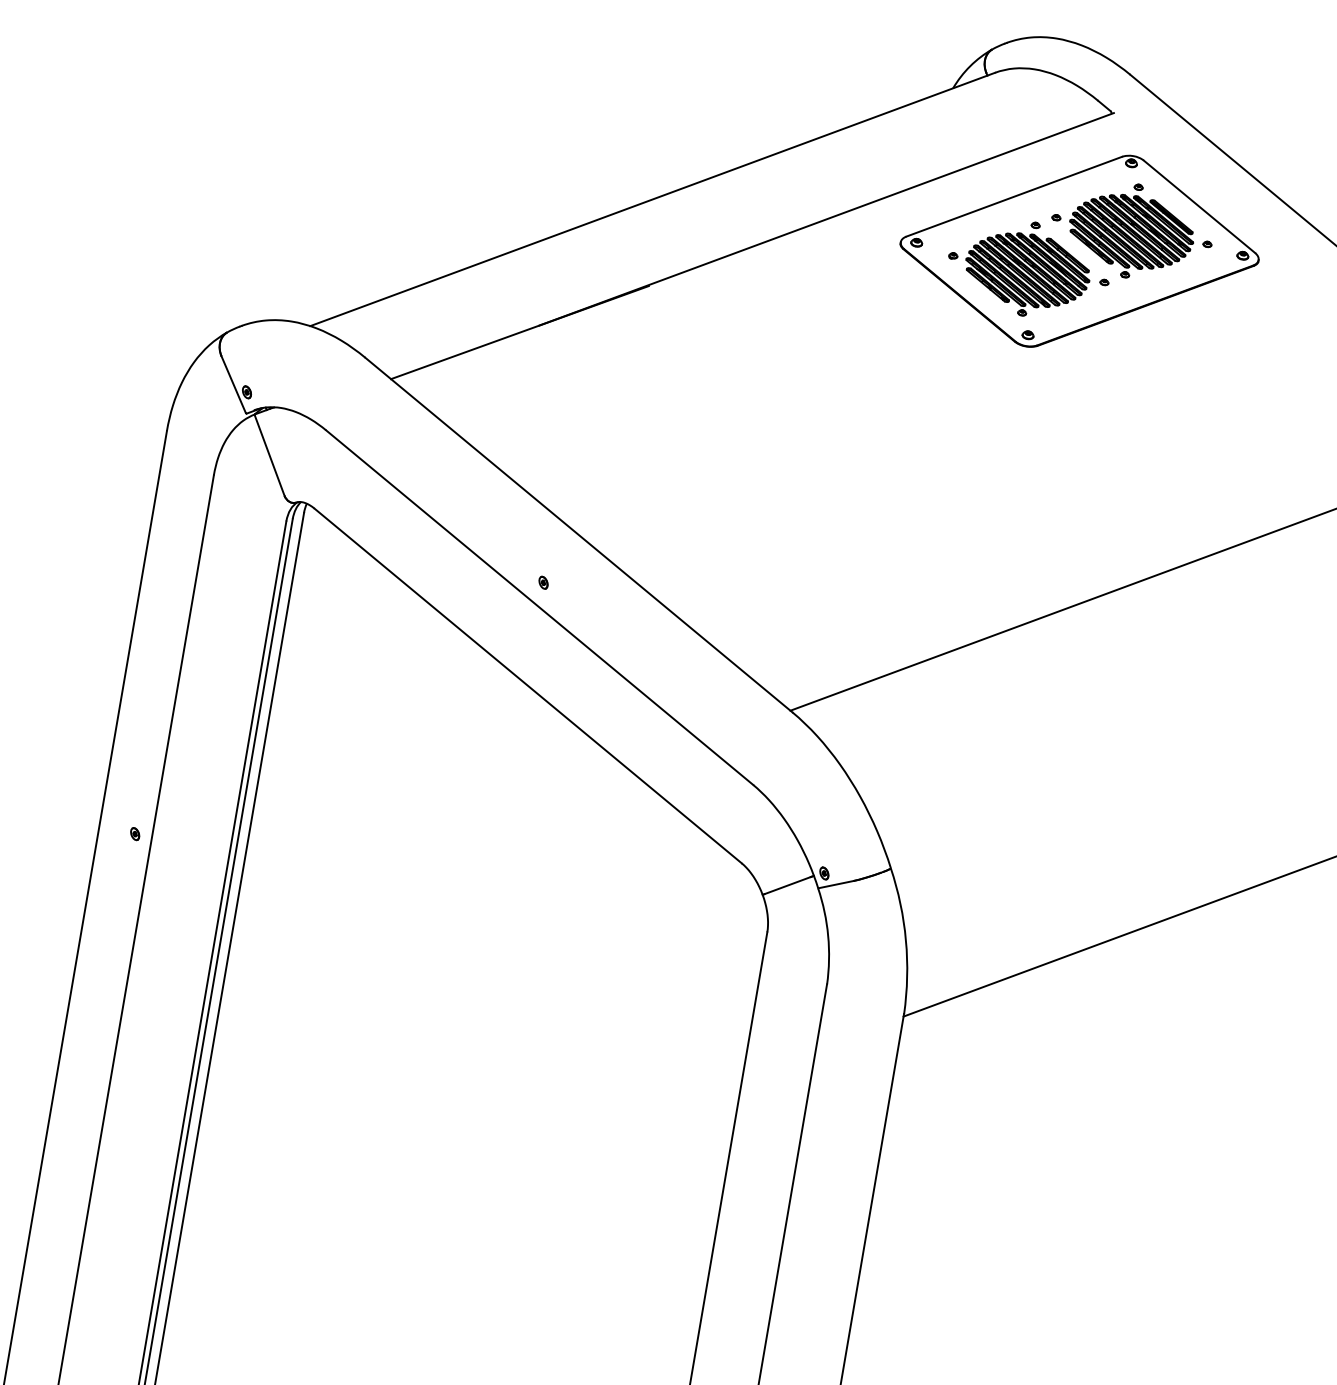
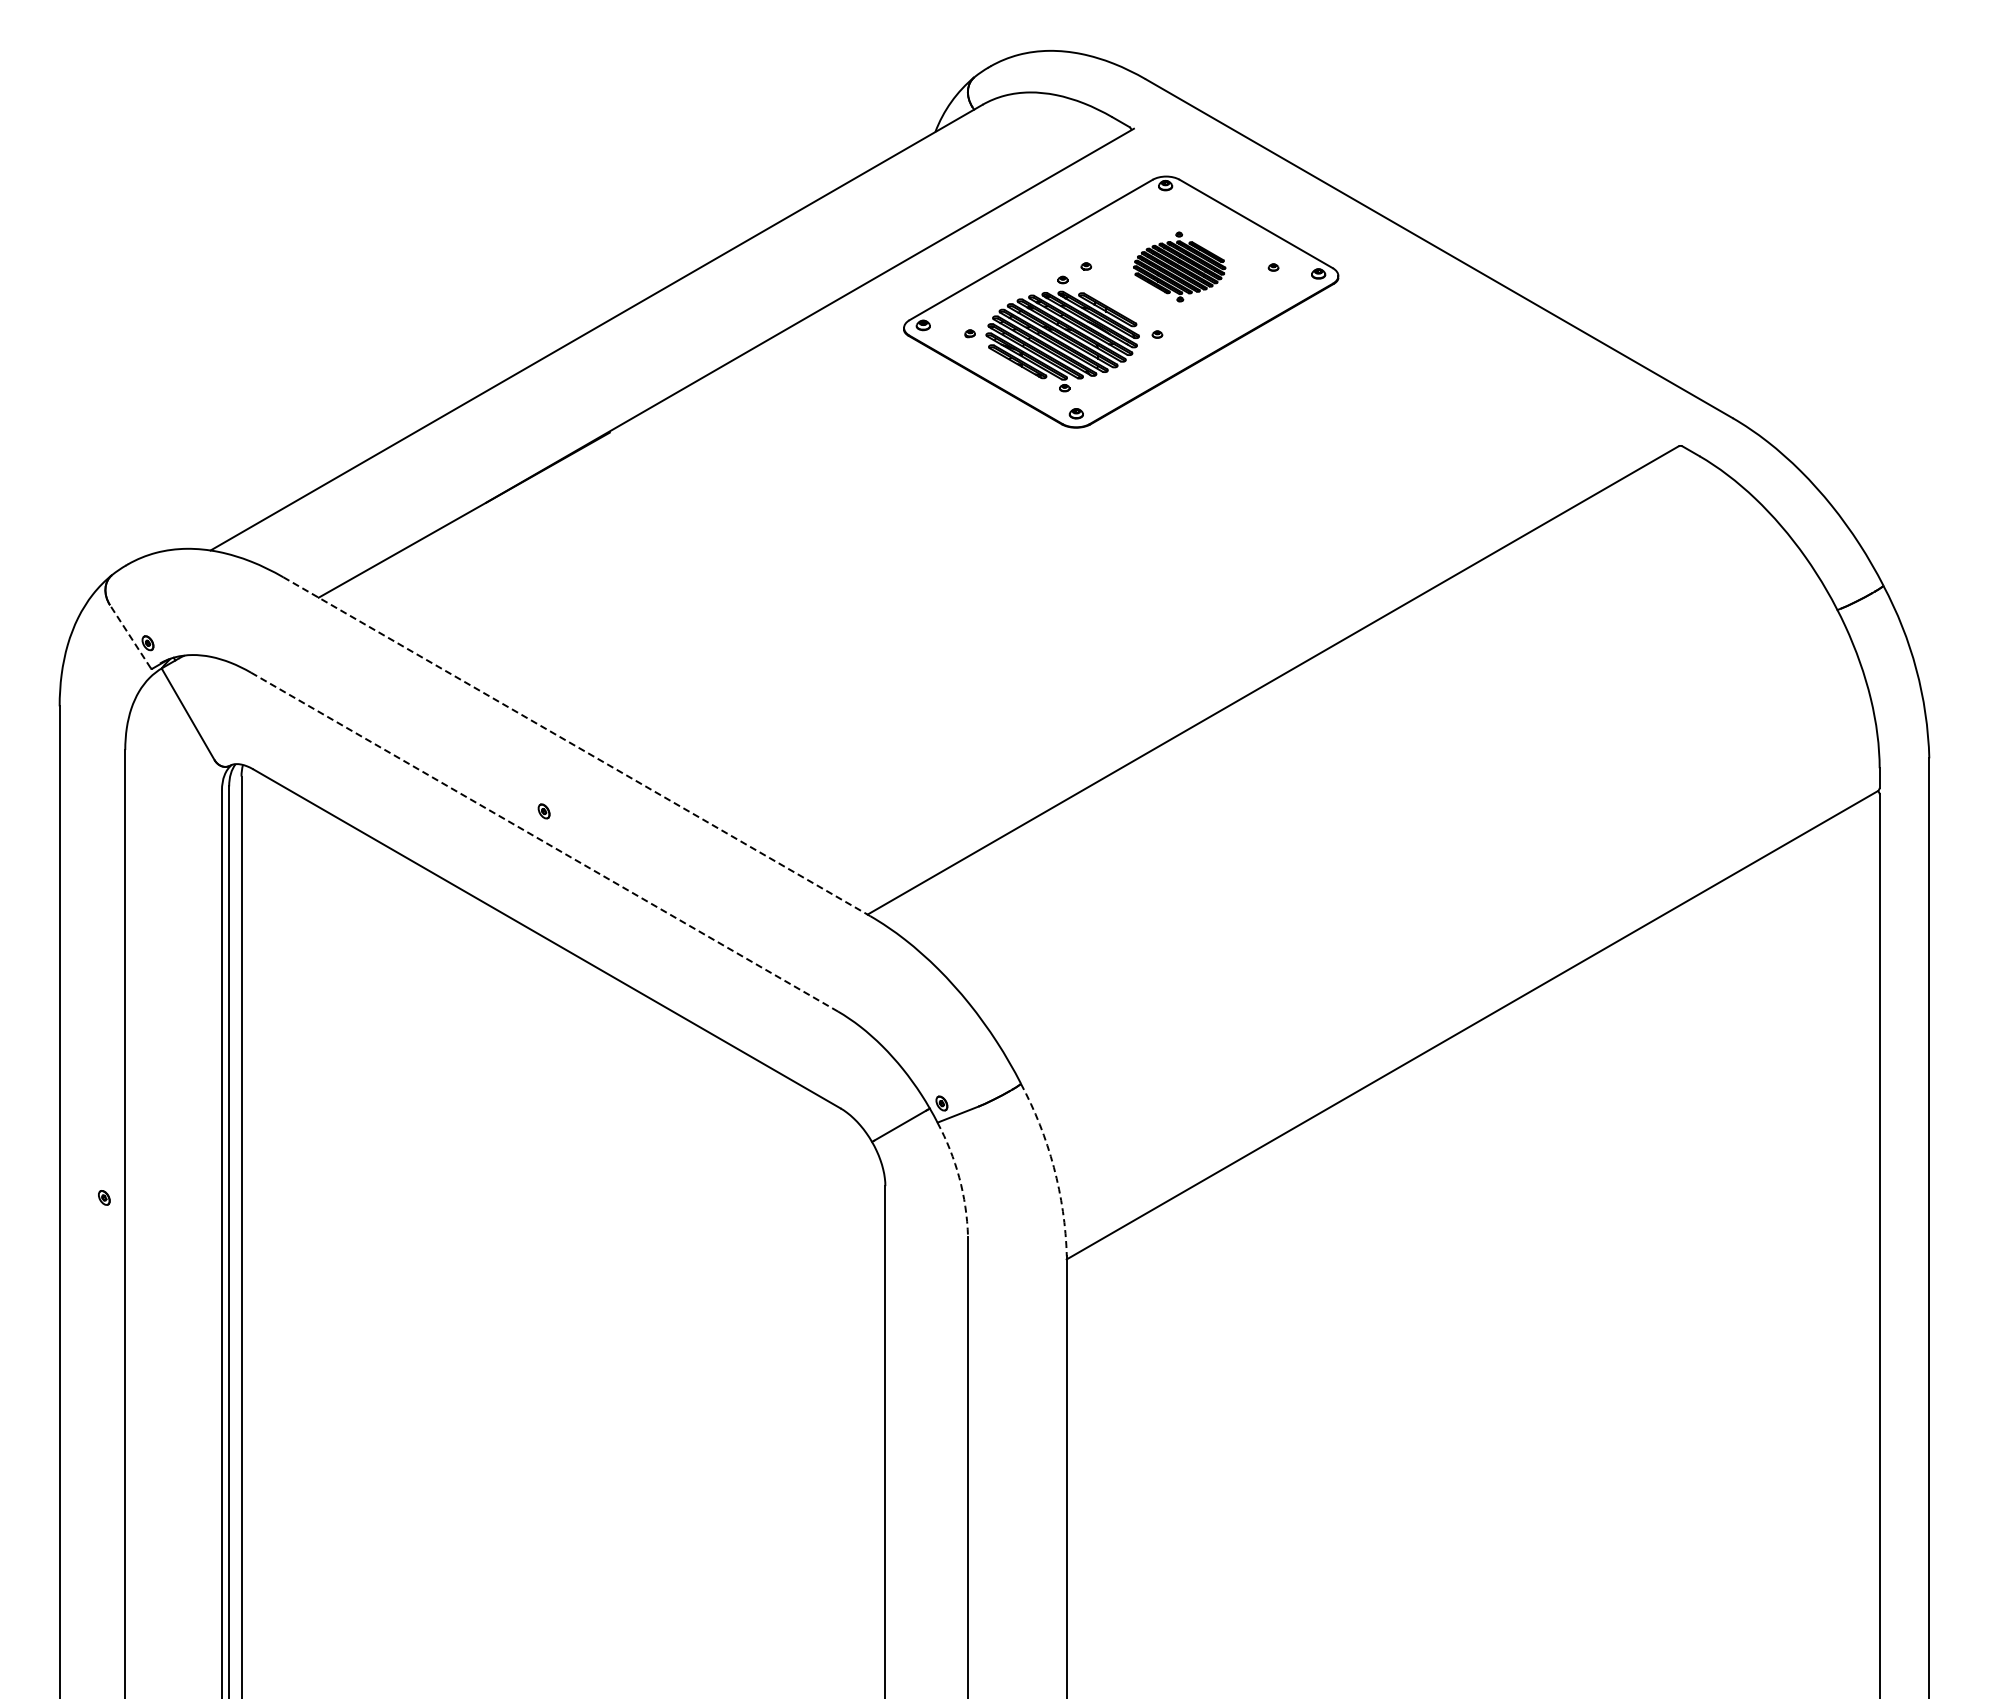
part: (1131, 230) -> (1179, 266), size x0.6
line: (233, 384) -> (130, 636), solid -> dashed
line: (578, 534) -> (576, 746), solid -> dashed
line: (539, 607) -> (544, 842), solid -> dashed
arc: (828, 935) -> (959, 1177), solid -> dashed
arc: (905, 940) -> (1053, 1167), solid -> dashed

